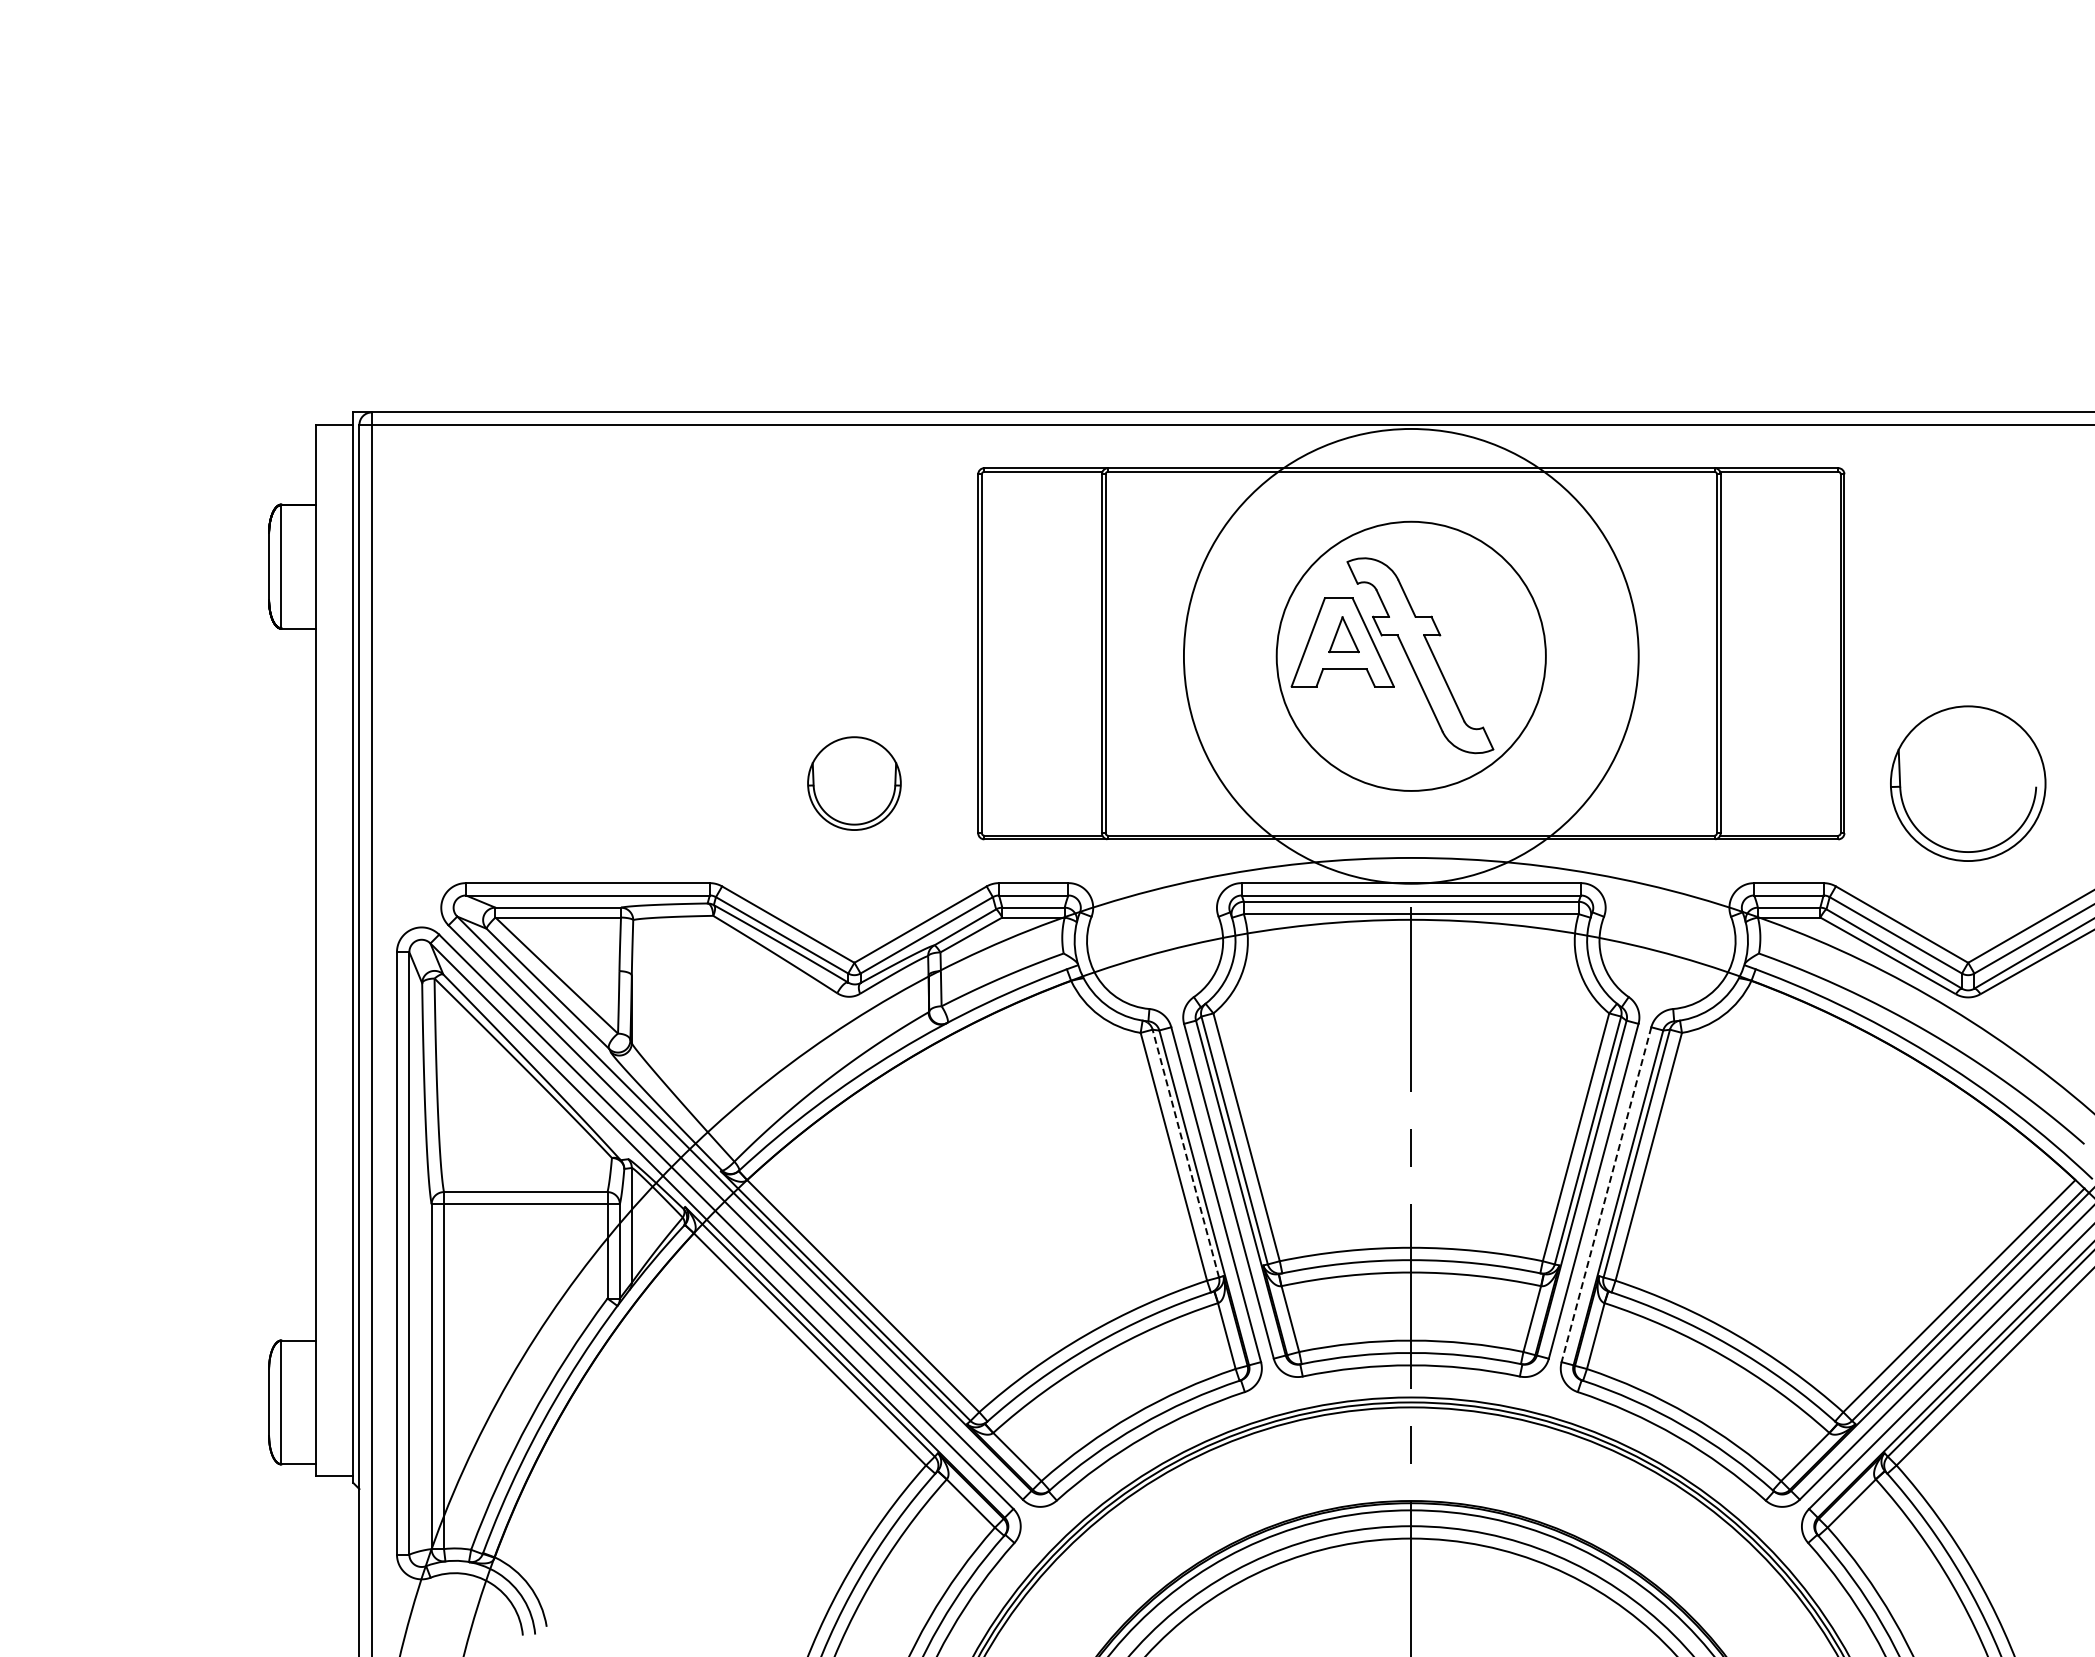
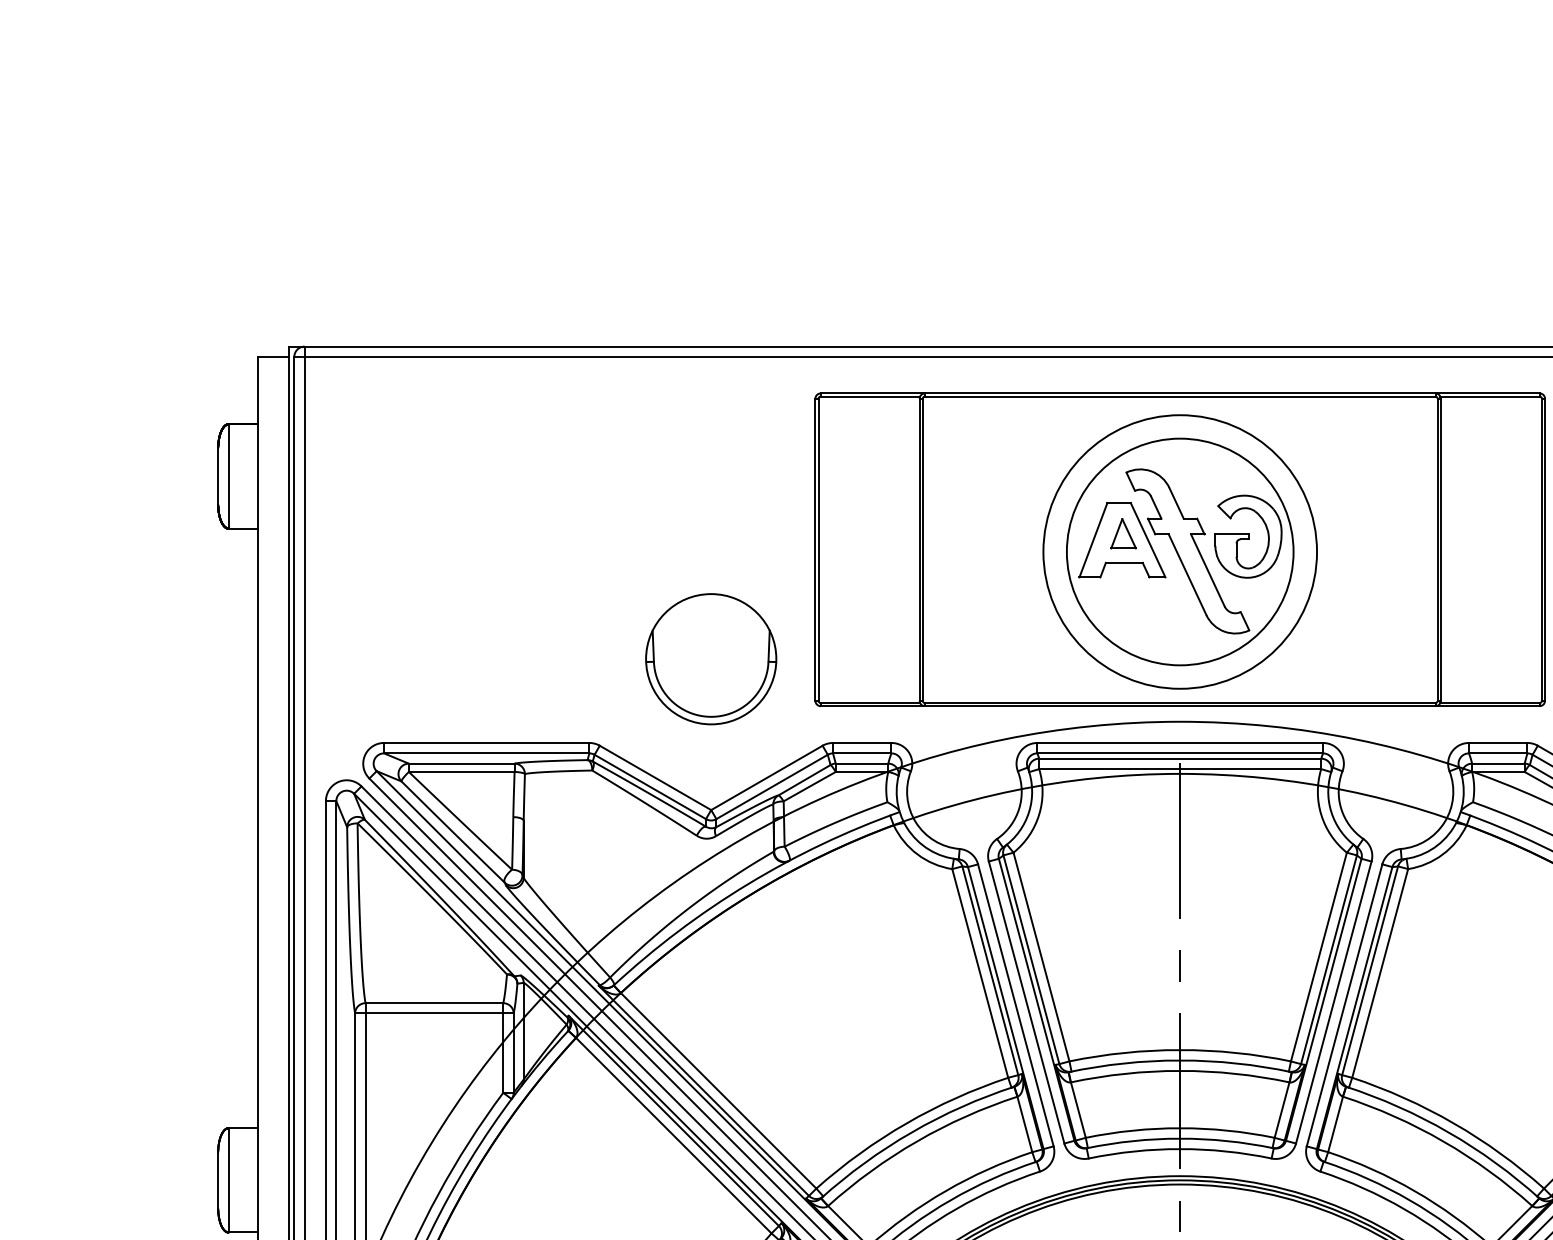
part: (1492, 637) -> (1248, 536), added
circle: (1410, 655) -> (1179, 551), size x0.71
part: (854, 783) -> (711, 659), size x1.67
line: (1185, 1153) -> (990, 970), dashed -> solid
line: (1606, 1195) -> (1344, 1006), dashed -> solid

